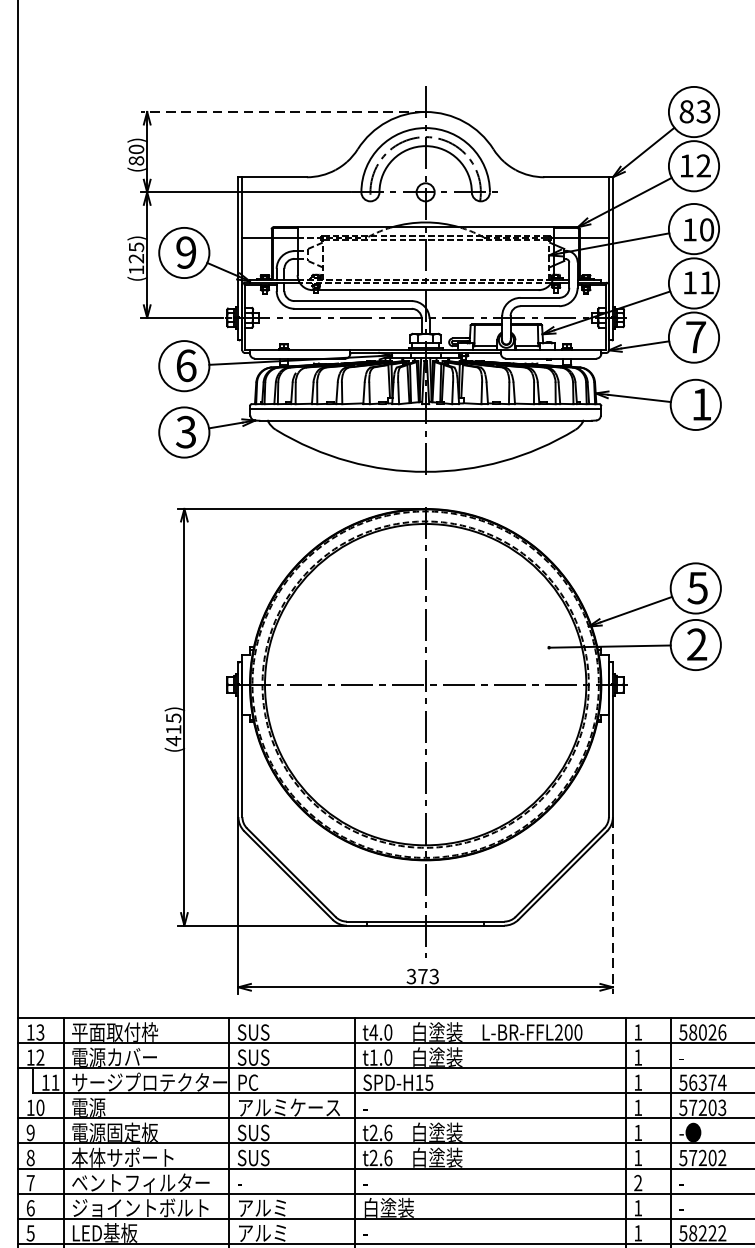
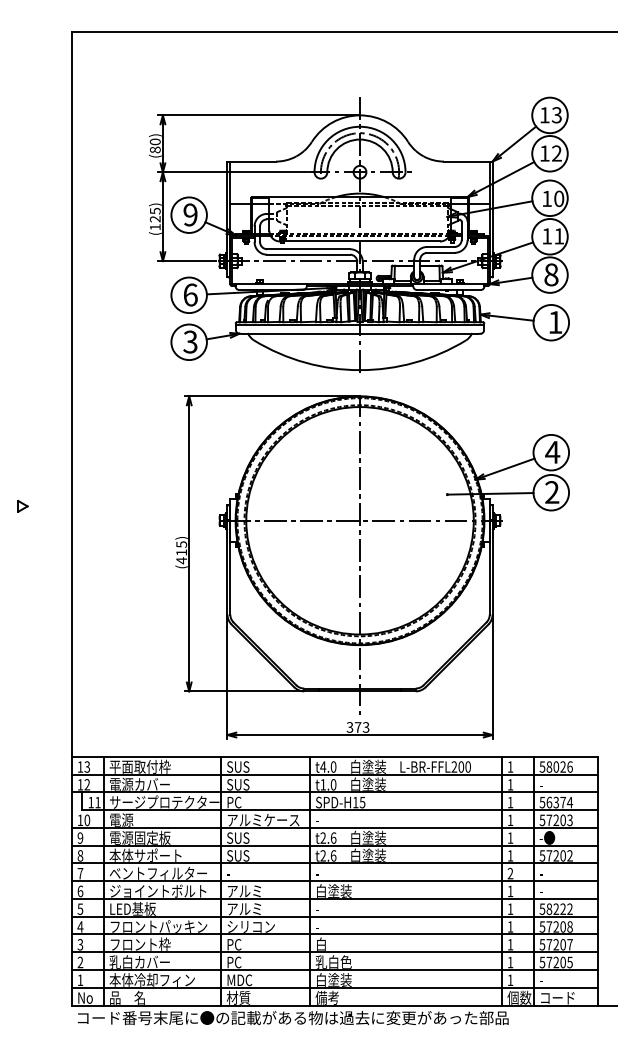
line: (282, 112) -> (258, 115), dashed -> solid
text: (686, 112) -> (544, 115), 83 -> 13
text: (696, 336) -> (551, 274), 7 -> 8
text: (697, 588) -> (552, 452), 5 -> 4
line: (612, 906) -> (492, 677), dashed -> solid

